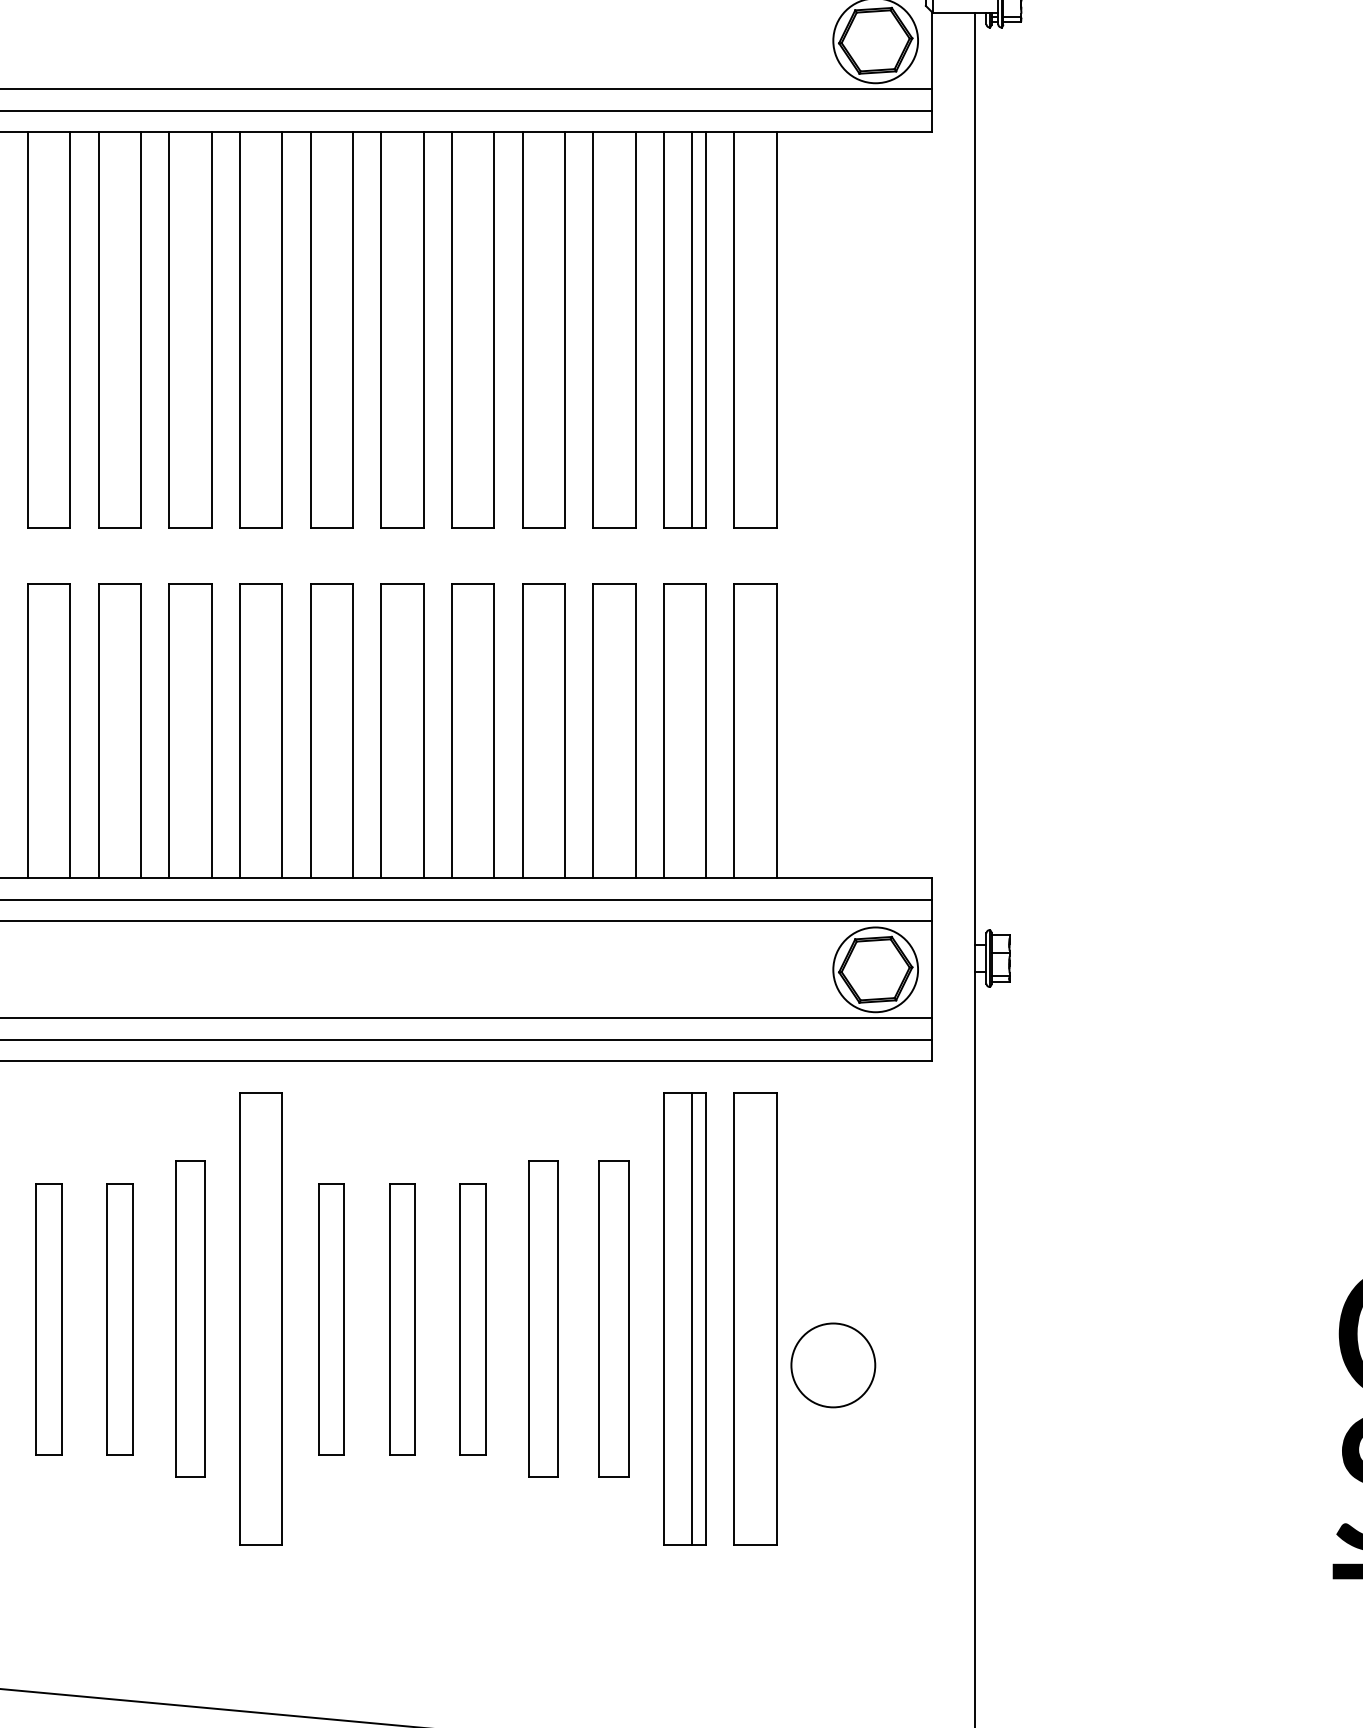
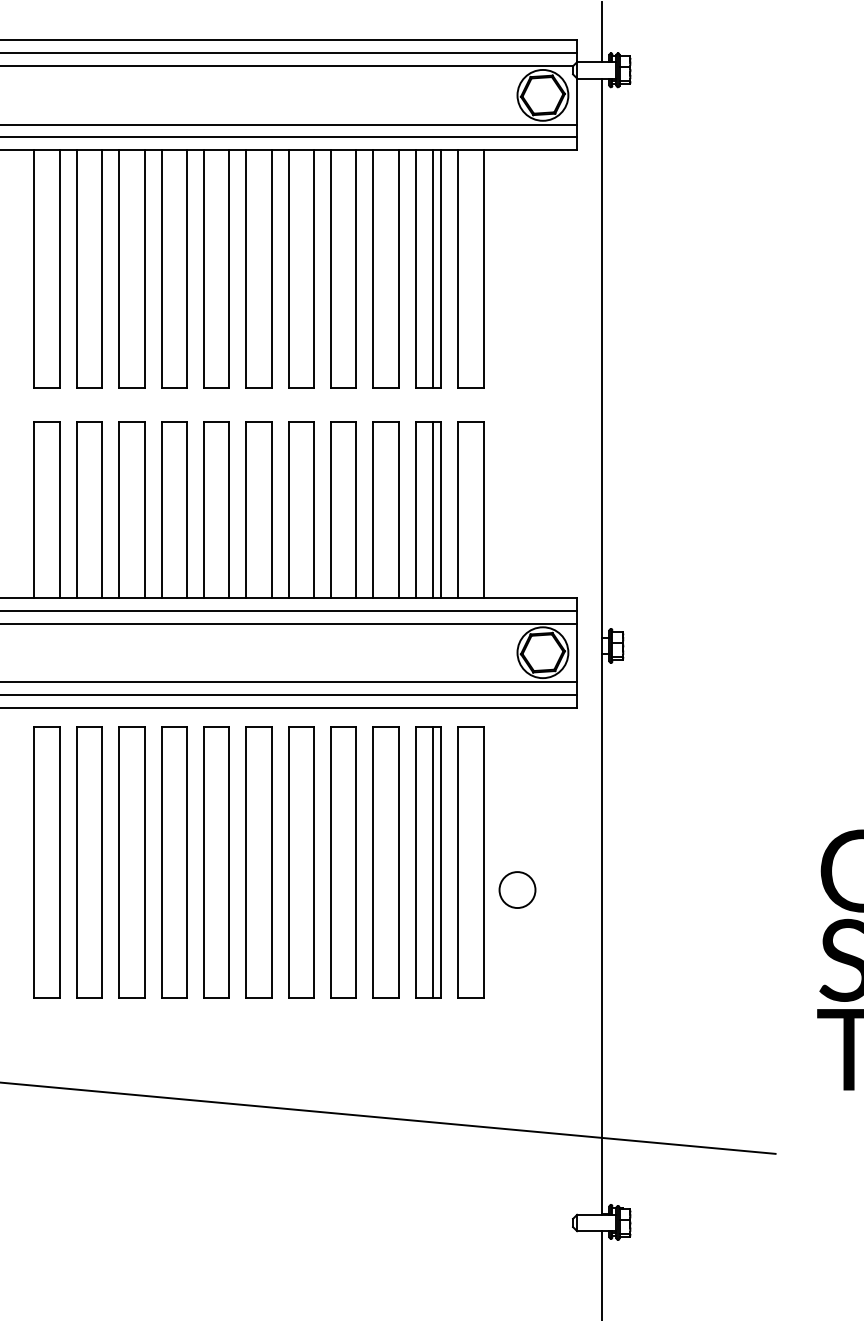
line: (691, 731) -> (432, 509), added
part: (48, 1319) -> (46, 862), size x1.67
part: (119, 1319) -> (89, 862), size x1.67
part: (189, 1319) -> (131, 862), size x1.43
part: (331, 1319) -> (216, 862), size x1.67
part: (401, 1319) -> (258, 862), size x1.67
part: (473, 1319) -> (301, 862), size x1.67
part: (543, 1319) -> (343, 862), size x1.43
part: (613, 1319) -> (385, 862), size x1.43
circle: (833, 1364) -> (517, 889), size x0.71

